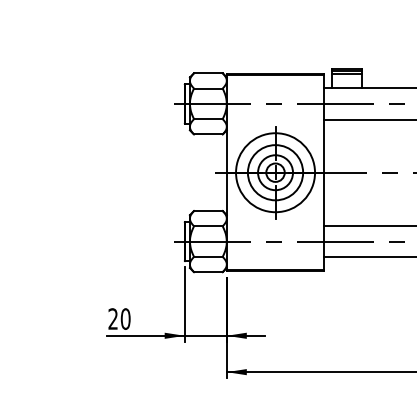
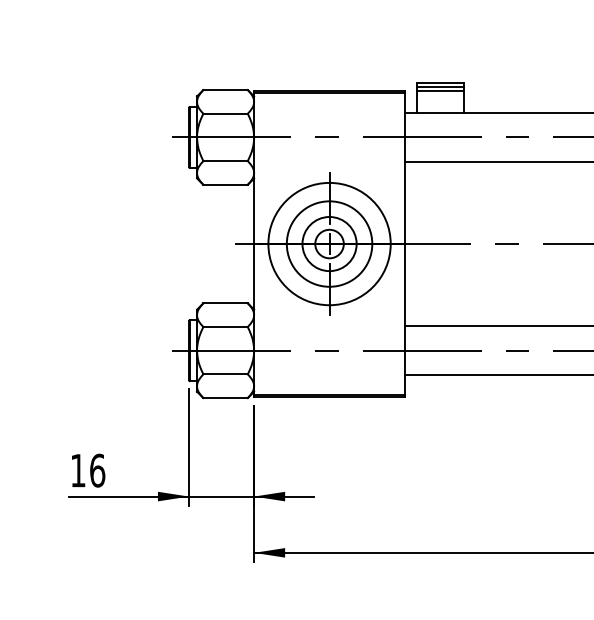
text: (119, 318) -> (87, 469), 20 -> 16

